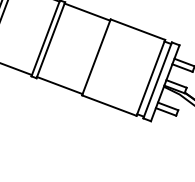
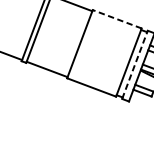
line: (137, 29) -> (116, 19), solid -> dashed
line: (157, 80) -> (134, 64), solid -> dashed

